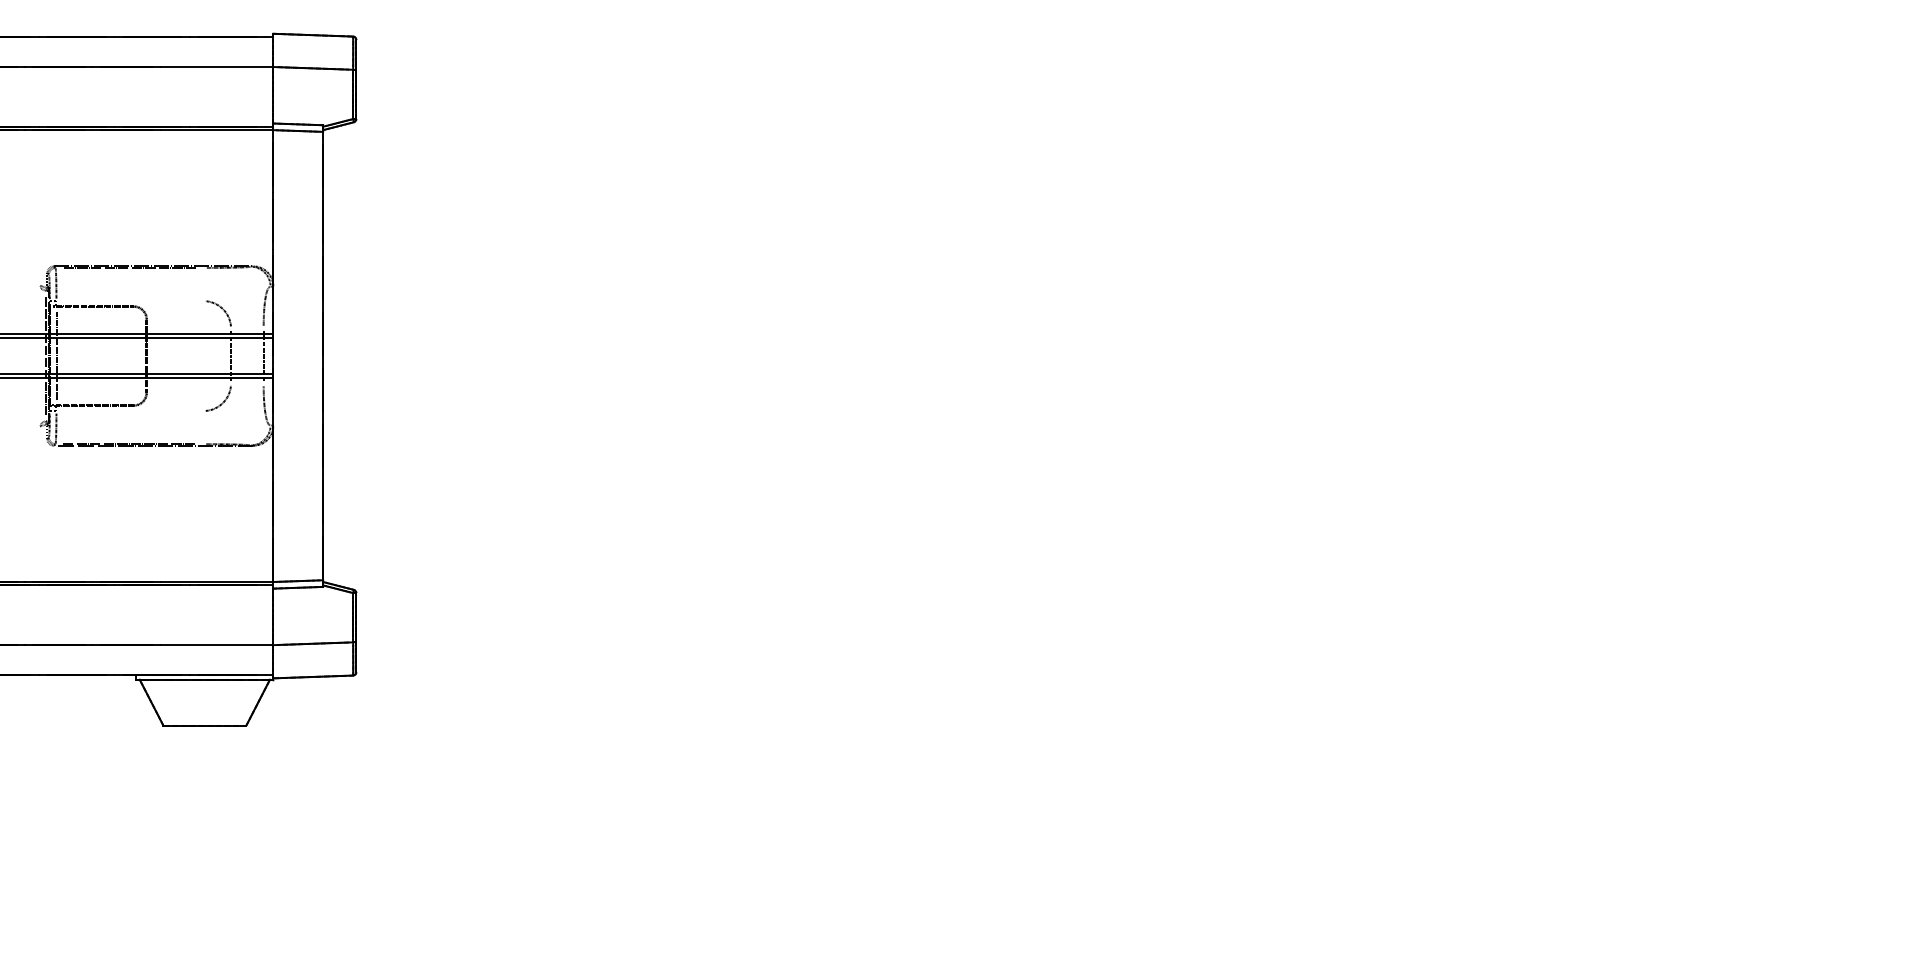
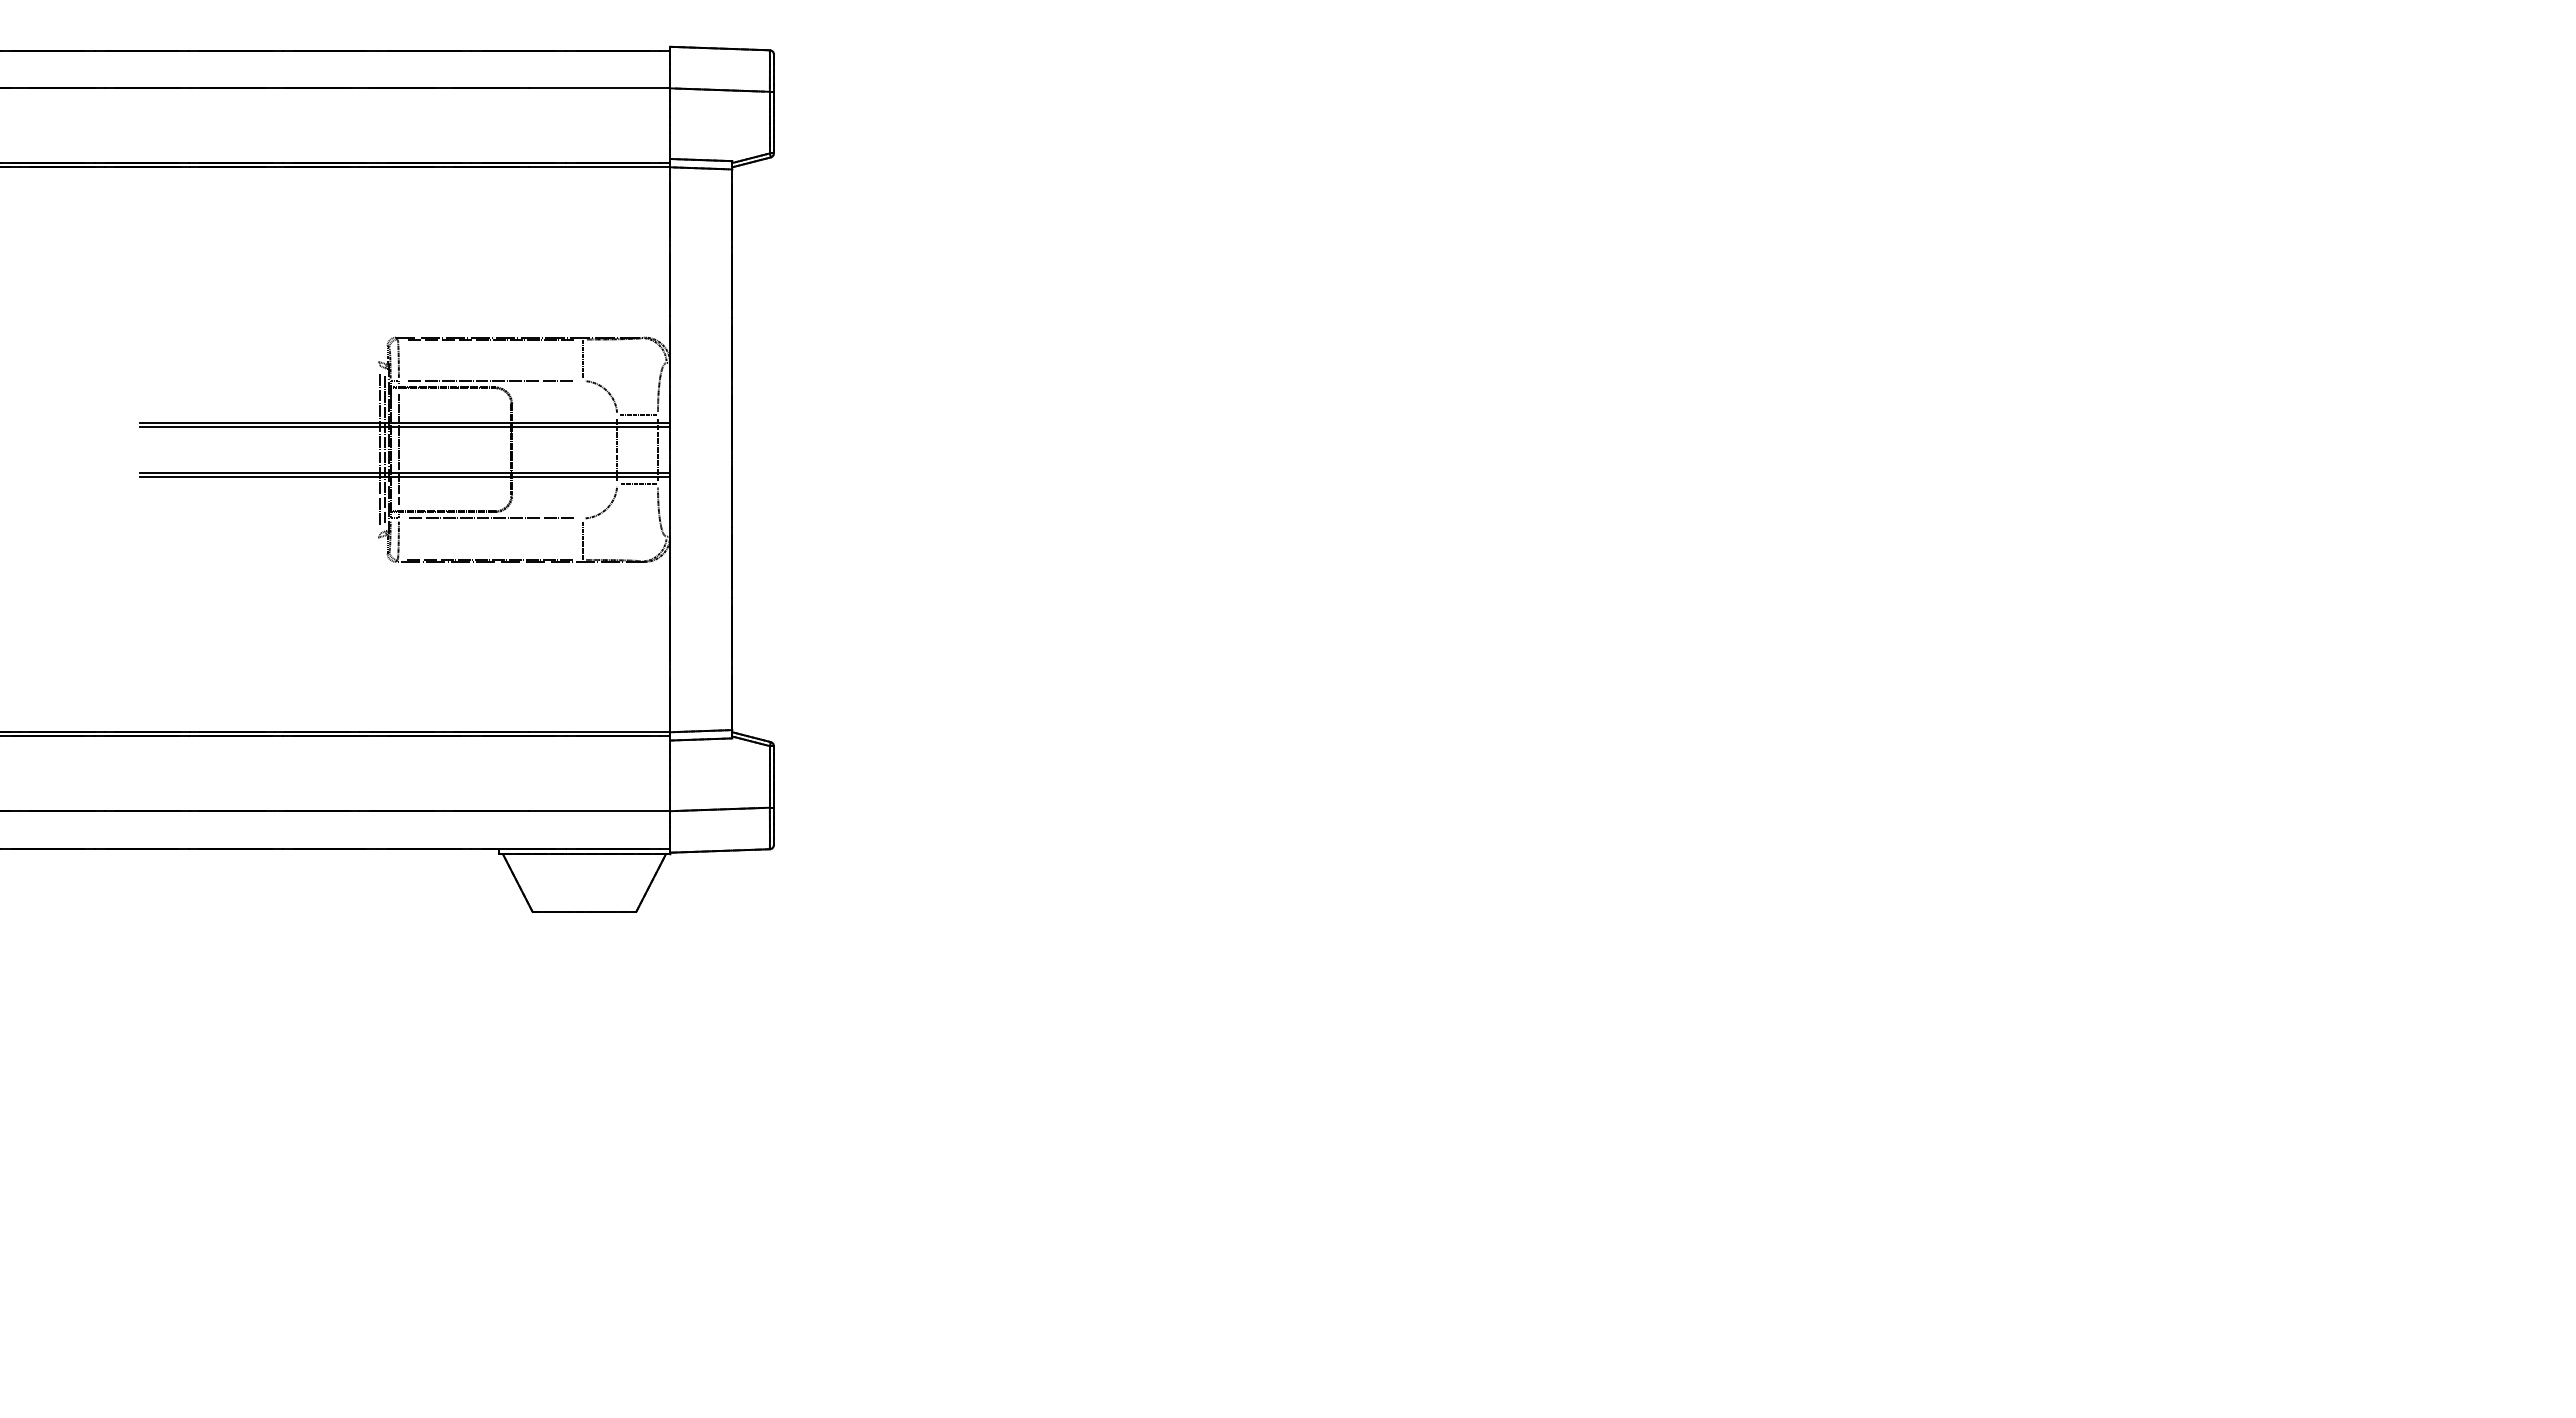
line: (203, 283) -> (582, 358), added
line: (129, 301) -> (490, 381), added
line: (248, 328) -> (638, 415), added
line: (40, 355) -> (379, 449), added
line: (248, 383) -> (638, 484), added
line: (129, 411) -> (490, 518), added
line: (203, 428) -> (582, 540), added

